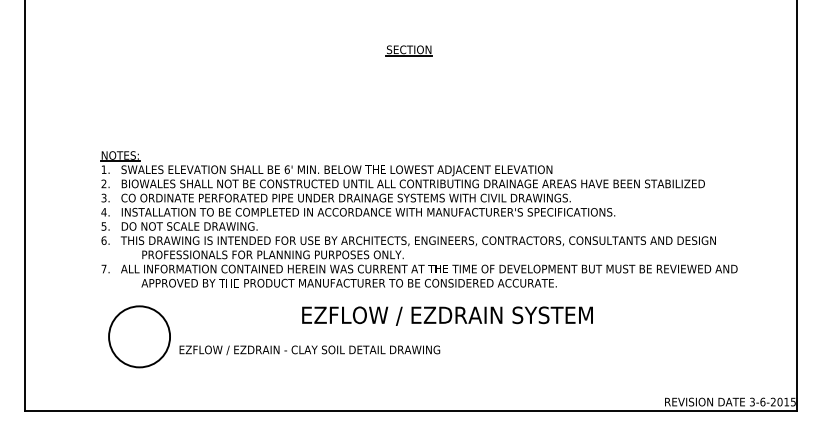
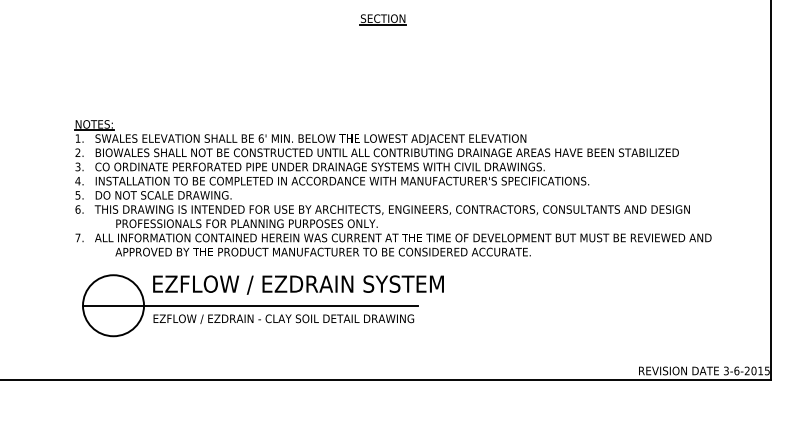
text: (447, 315) -> (298, 284), moved
line: (276, 336) -> (250, 305), added

